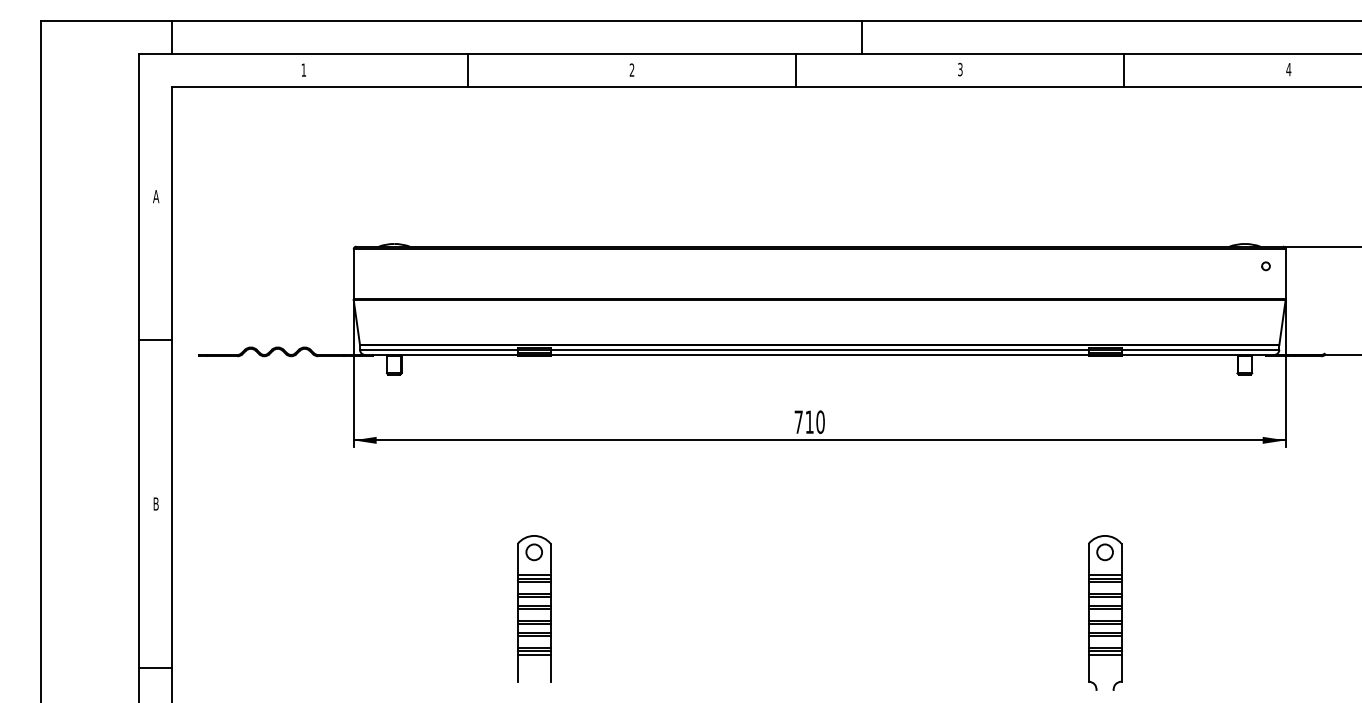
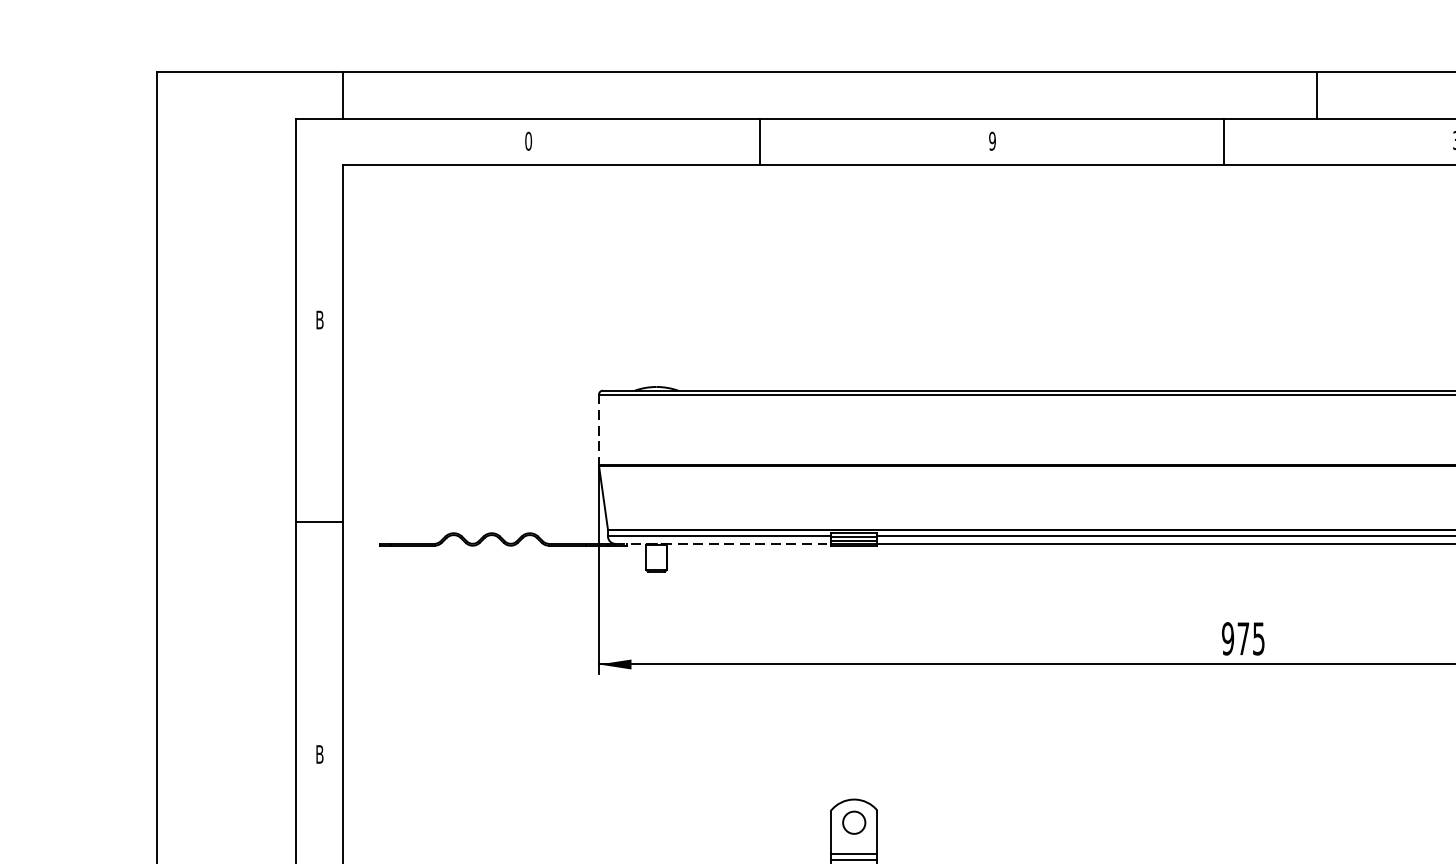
text: (303, 69) -> (528, 140), 1 -> 0
text: (631, 69) -> (991, 140), 2 -> 9
text: (156, 196) -> (320, 319), A -> B
line: (353, 274) -> (598, 430), solid -> dashed
line: (442, 354) -> (724, 543), solid -> dashed
text: (809, 422) -> (1243, 639), 710 -> 975

